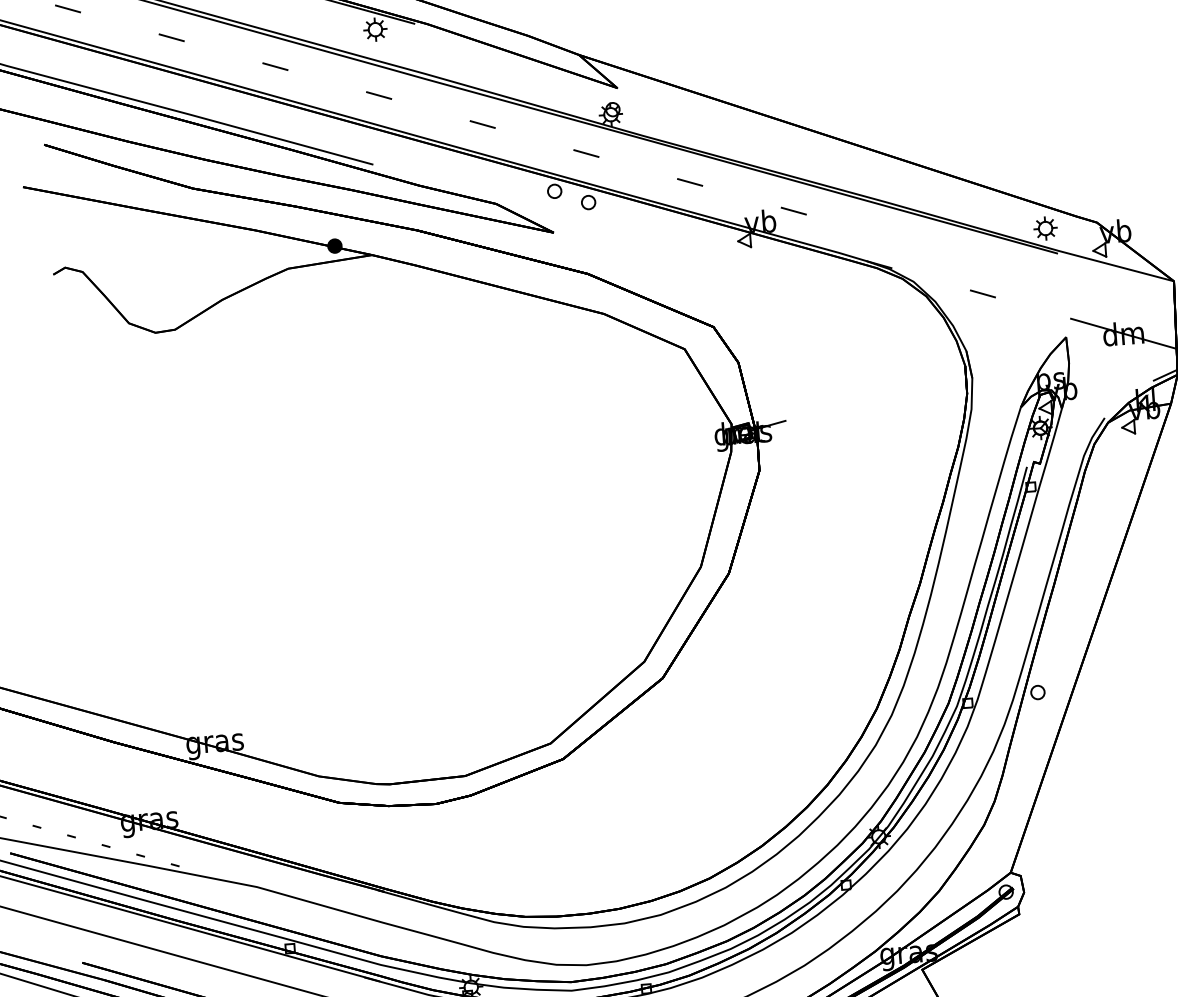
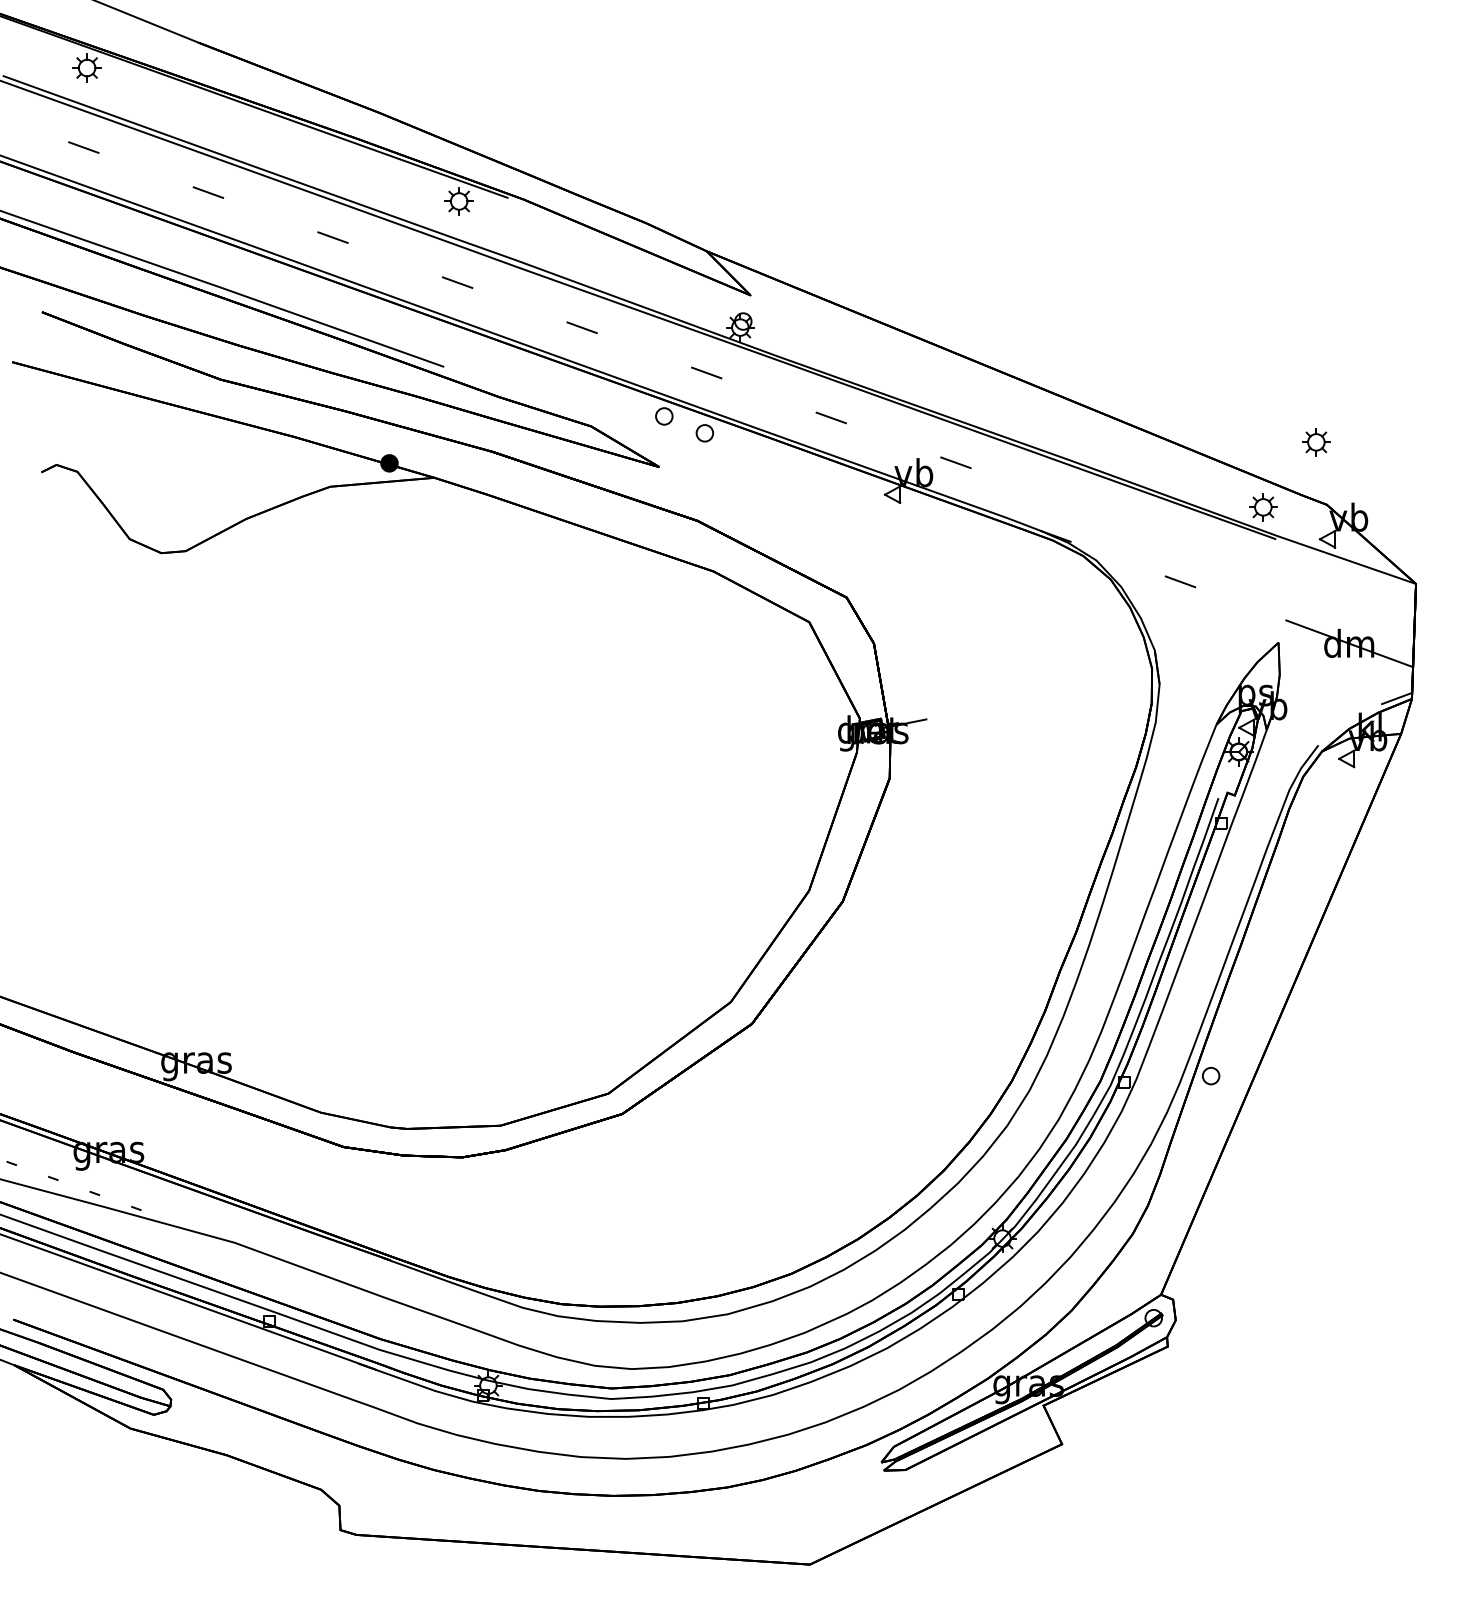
part: (1084, 172) -> (1316, 442), added

